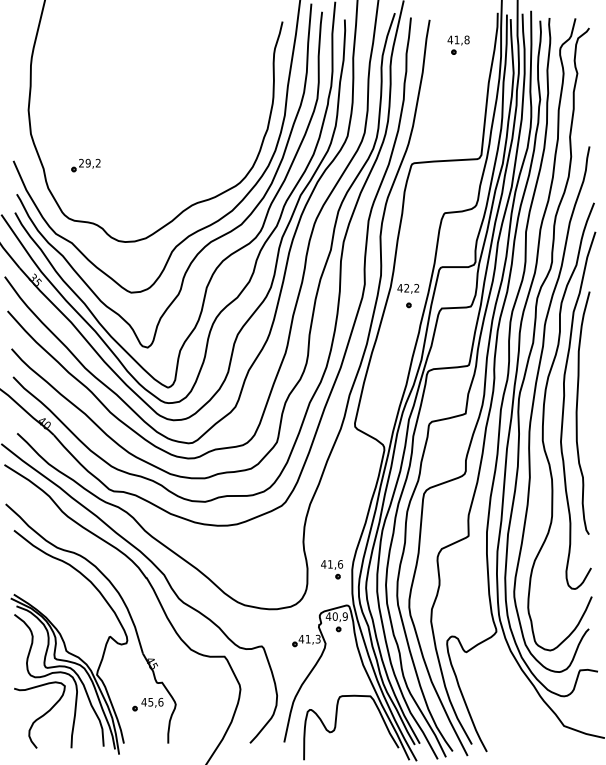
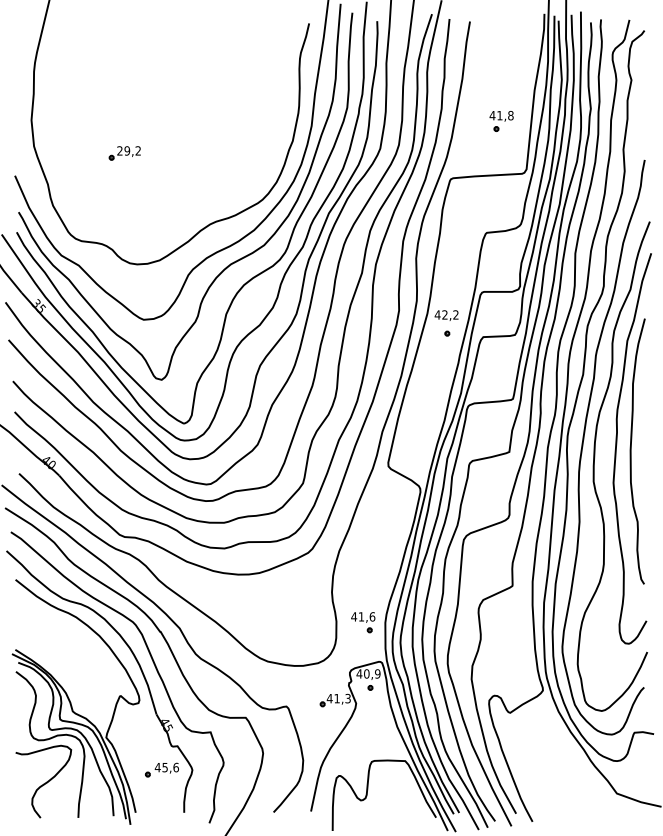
part: (458, 44) -> (501, 120), moved
part: (85, 165) -> (124, 153), moved
curve: (138, 604) -> (151, 660), added

